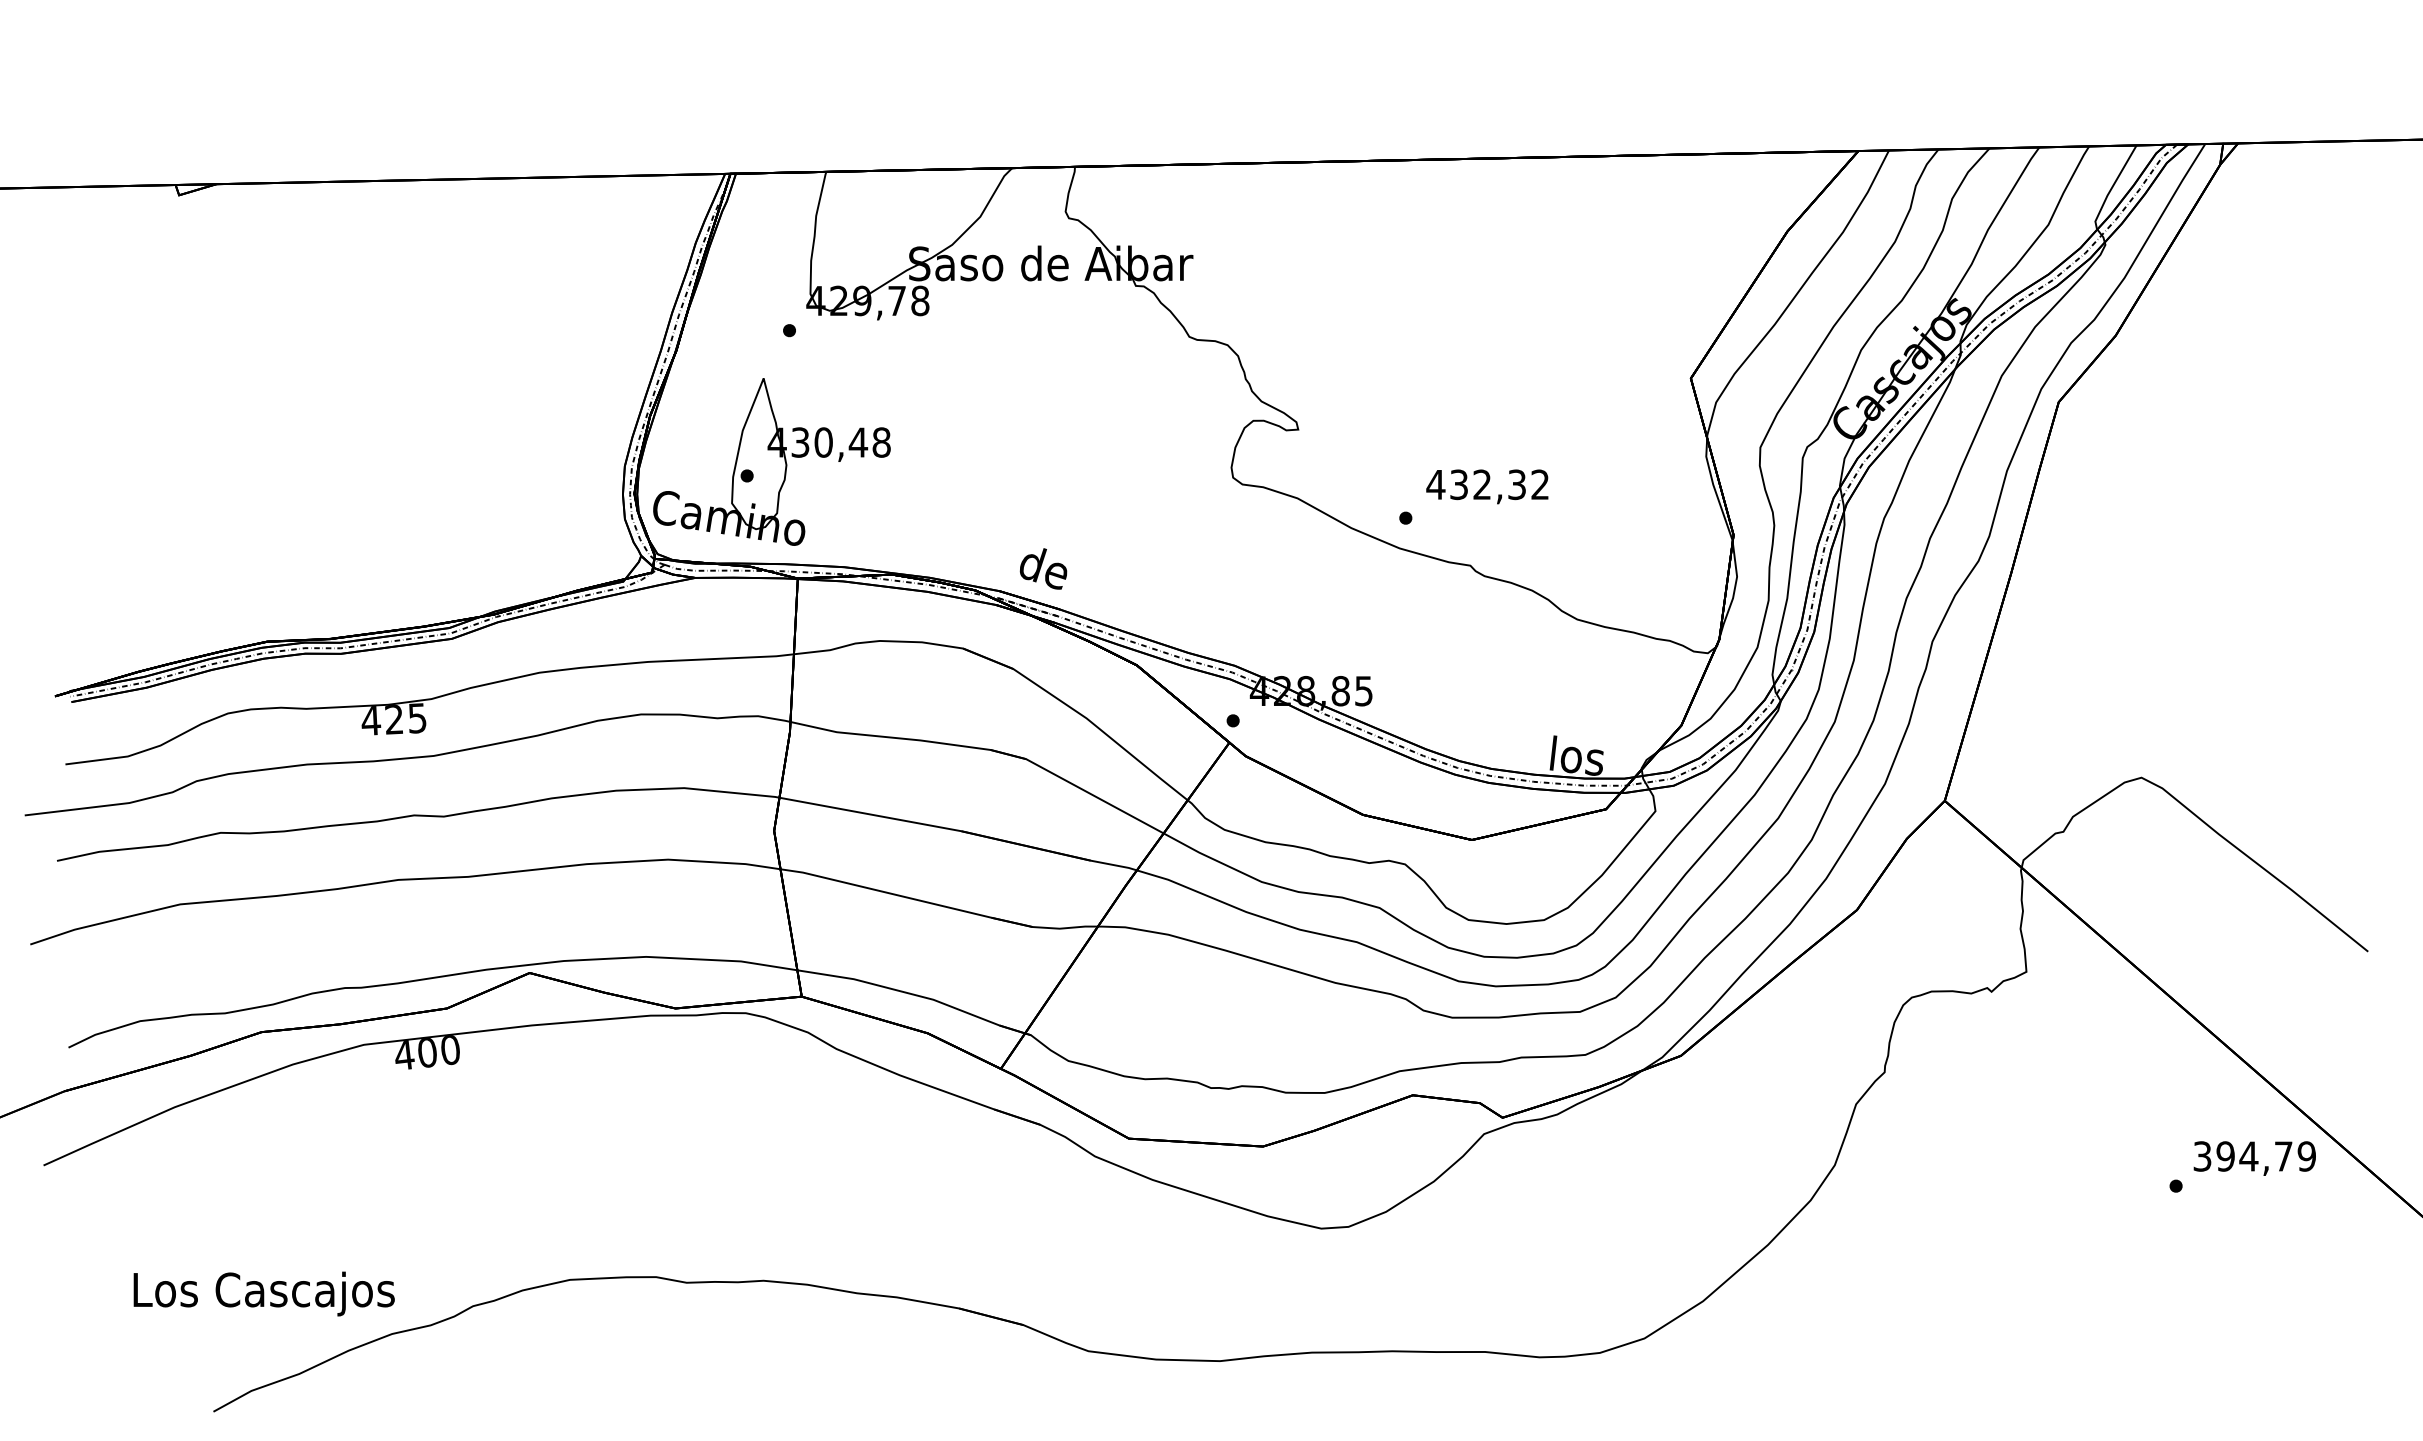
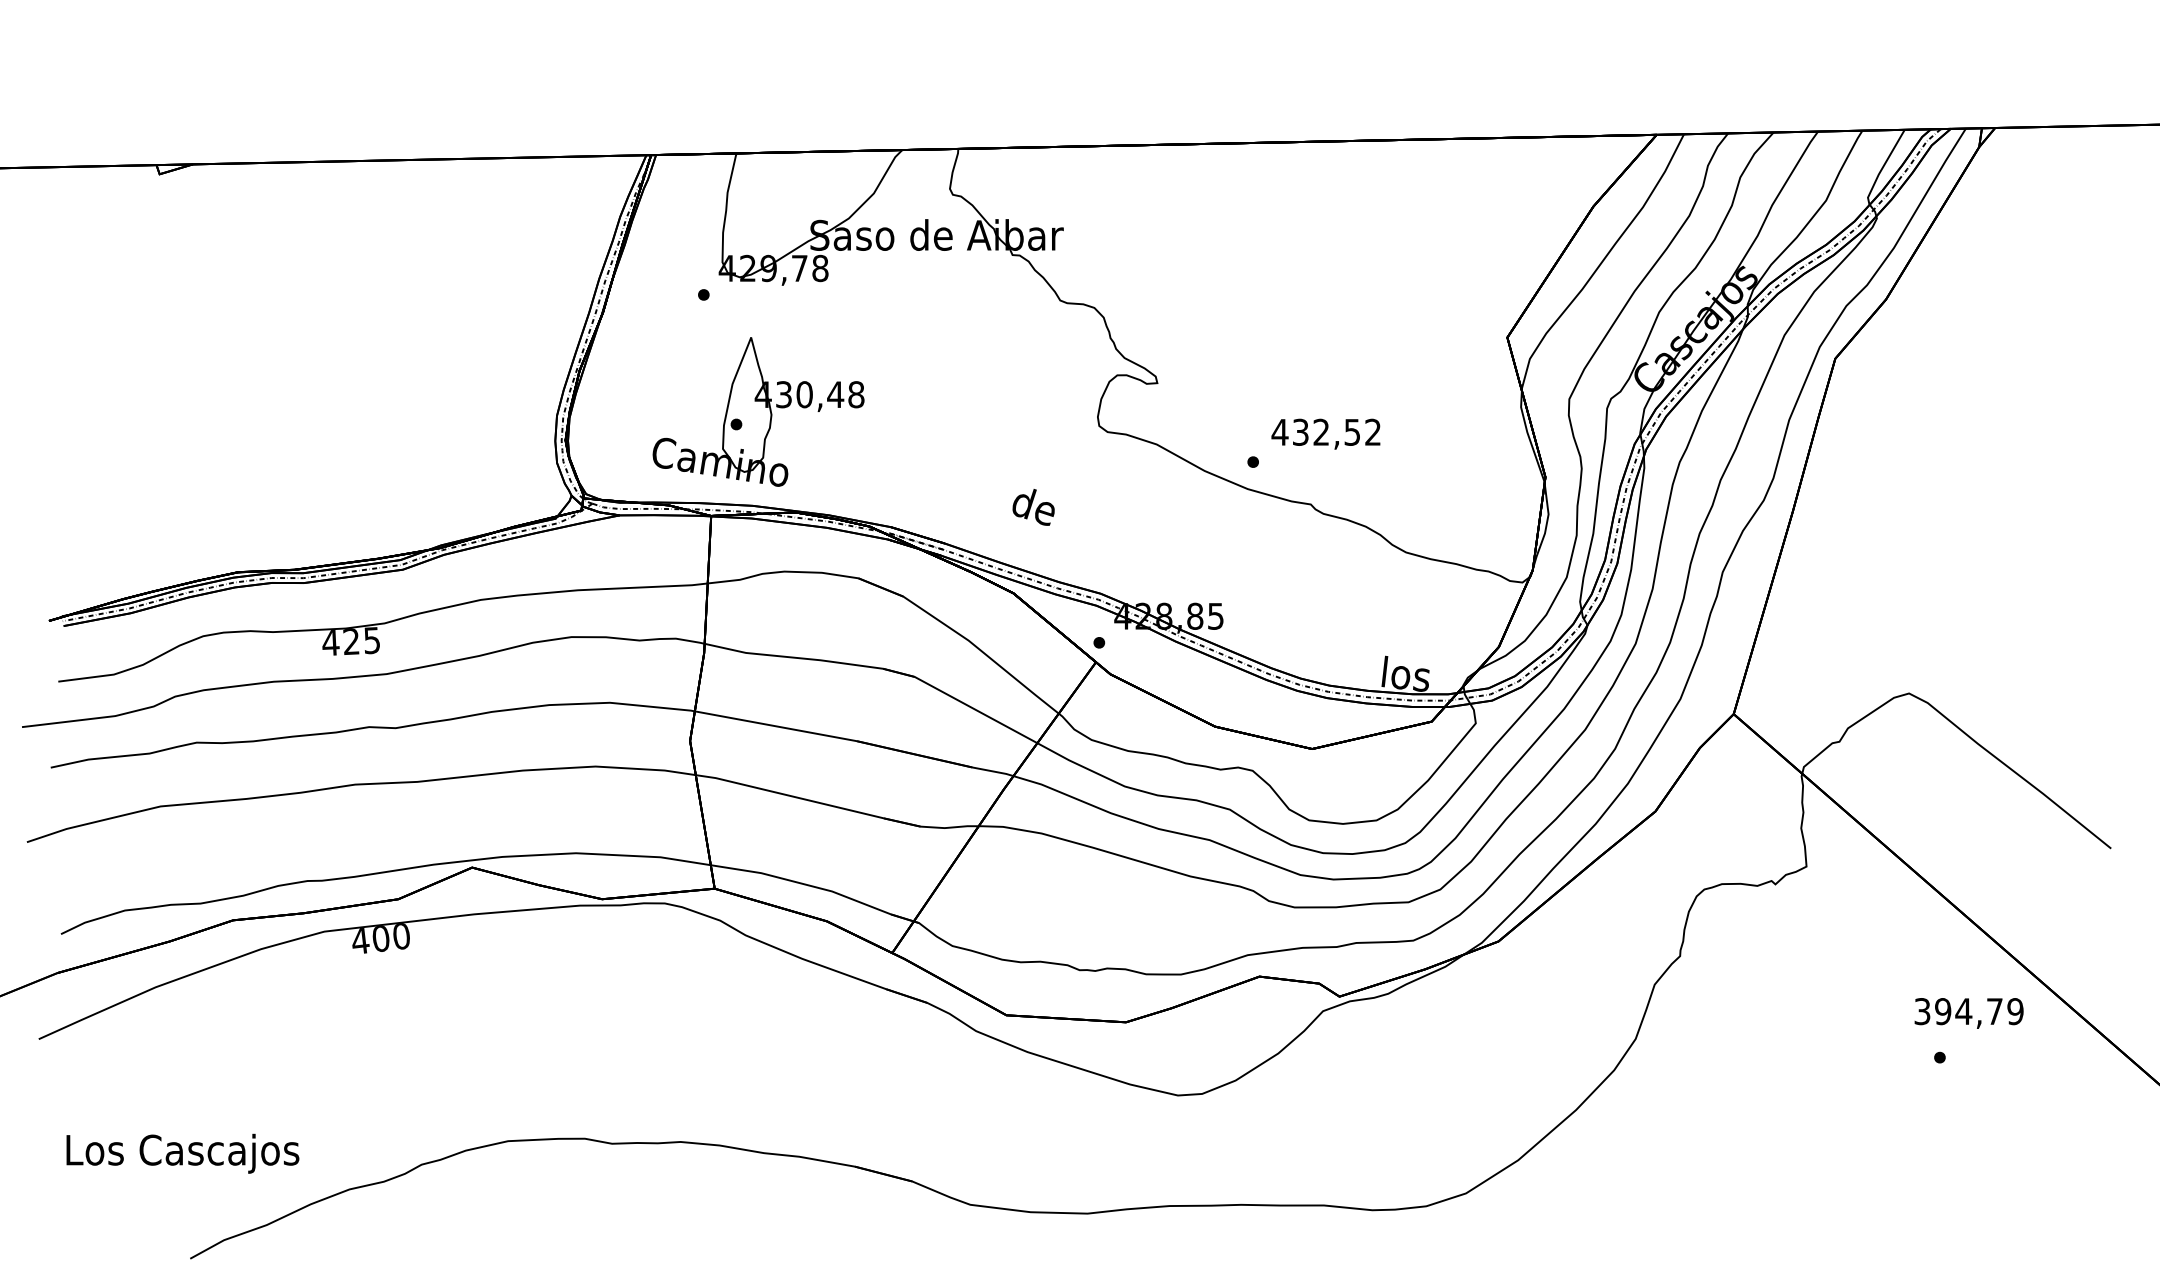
part: (771, 461) -> (758, 411), moved
text: (1517, 484) -> (1352, 432), 432,32 -> 432,52
text: (1043, 568) -> (1033, 506), moved
text: (2254, 1158) -> (1968, 1013), moved
text: (263, 1293) -> (182, 1153), moved

